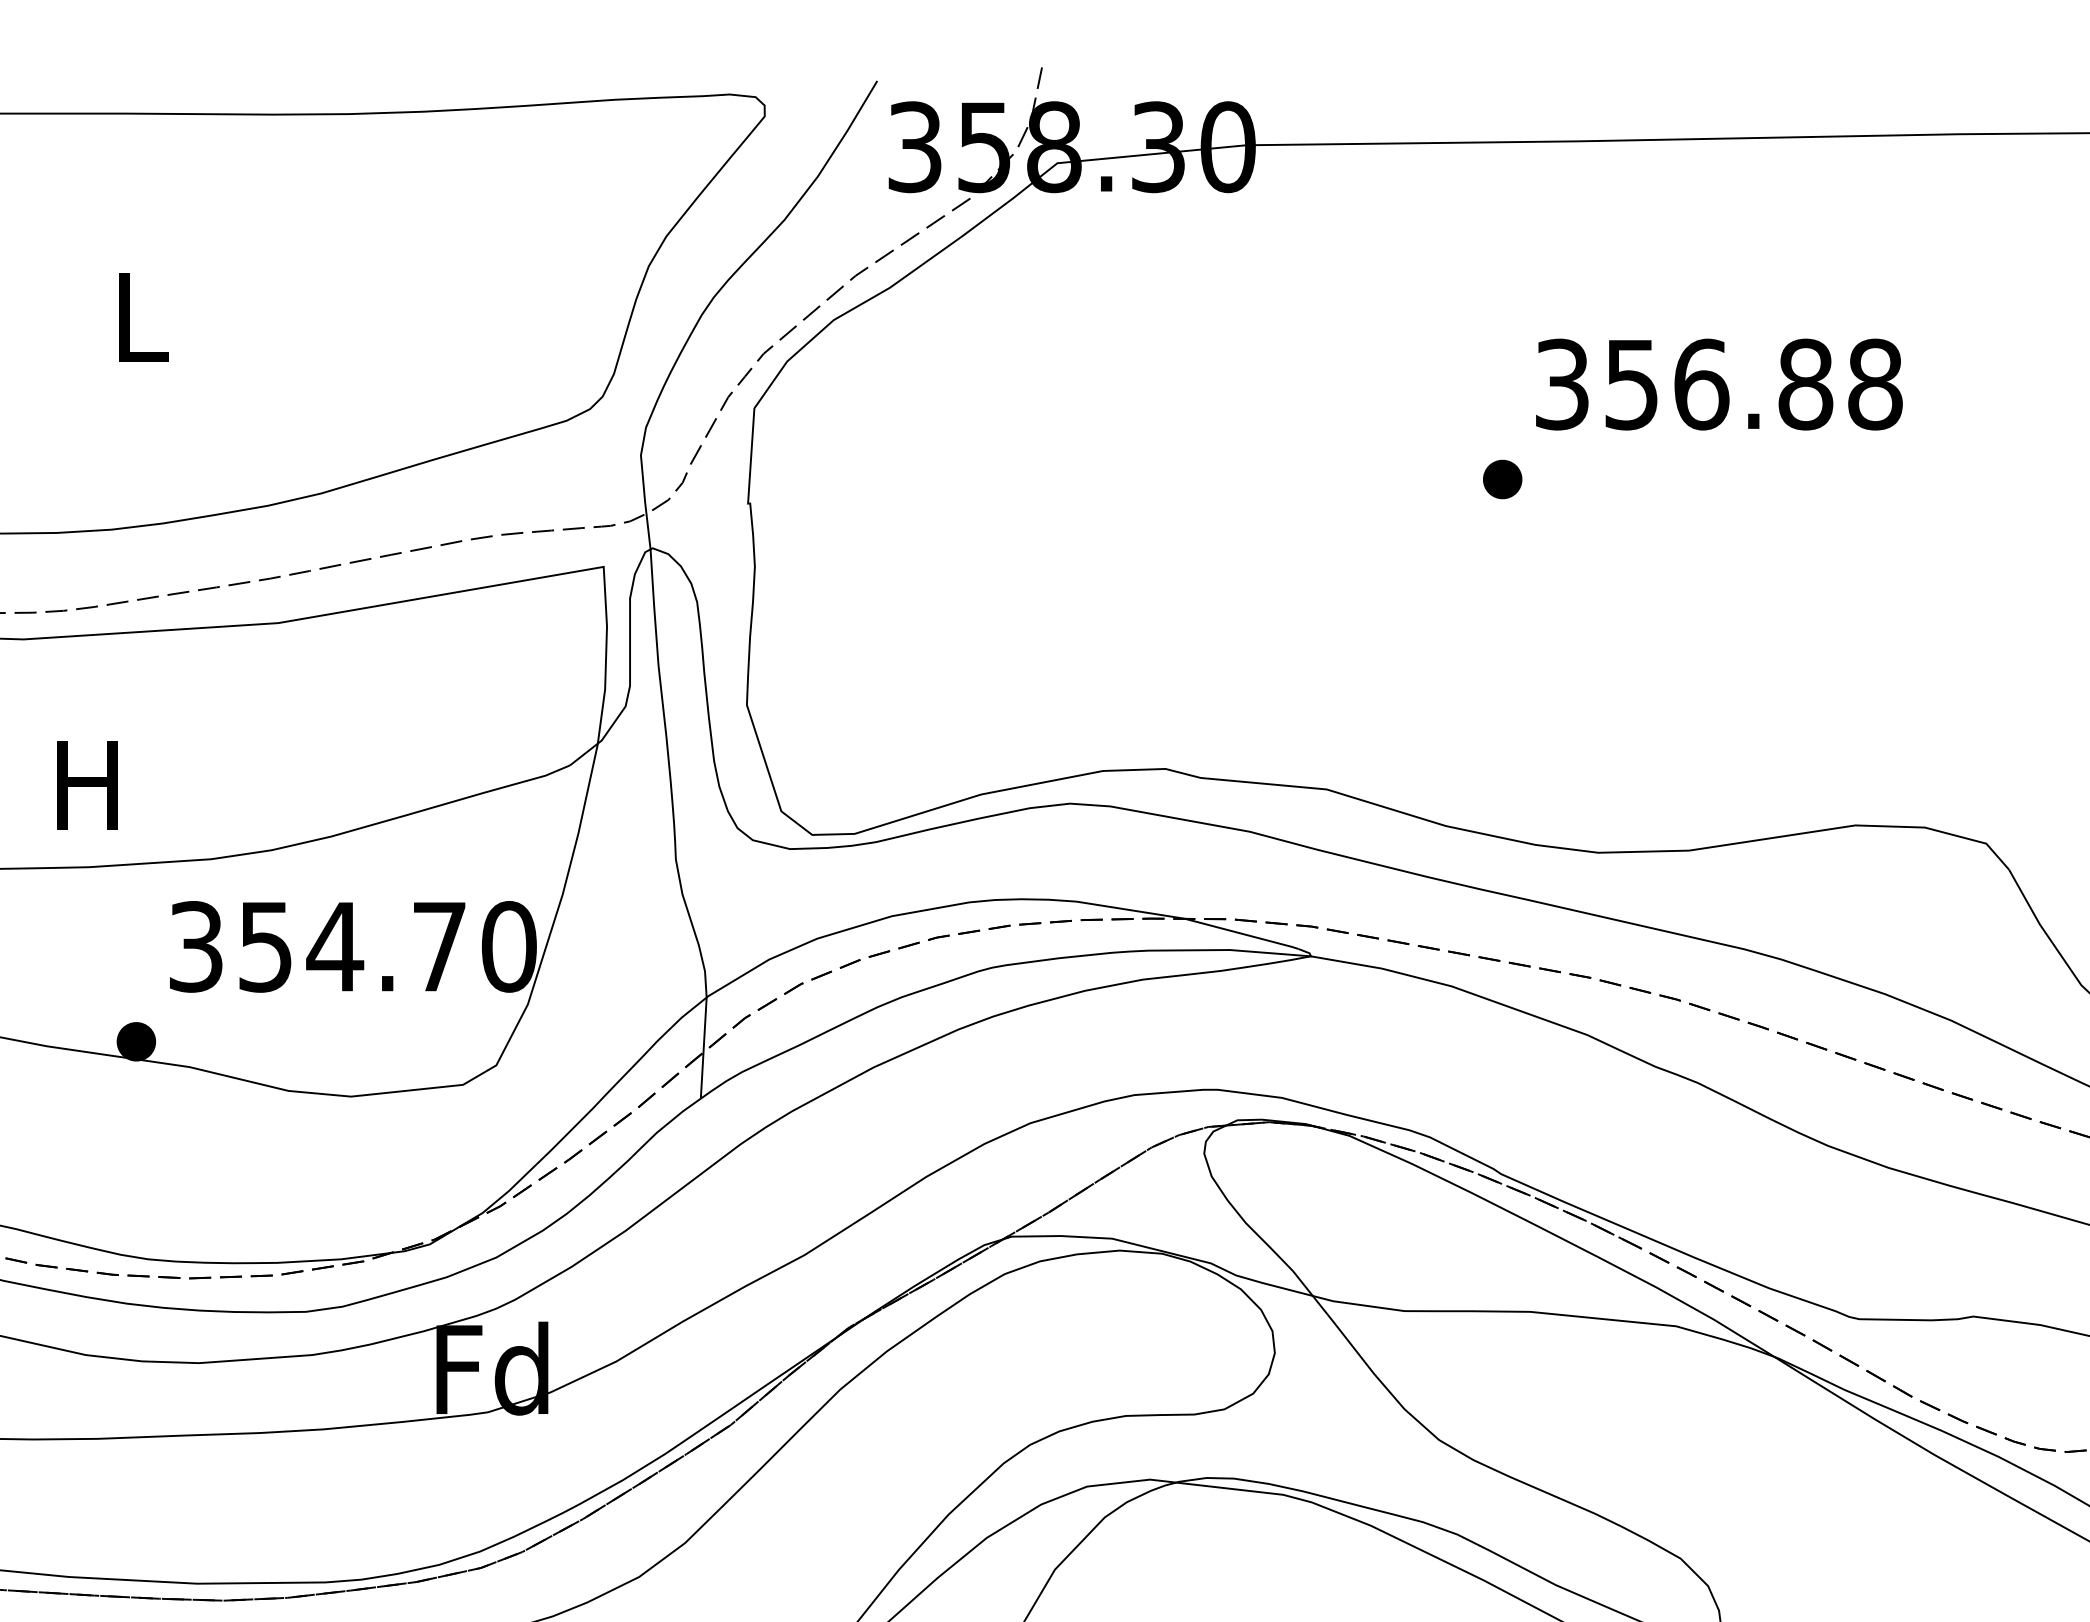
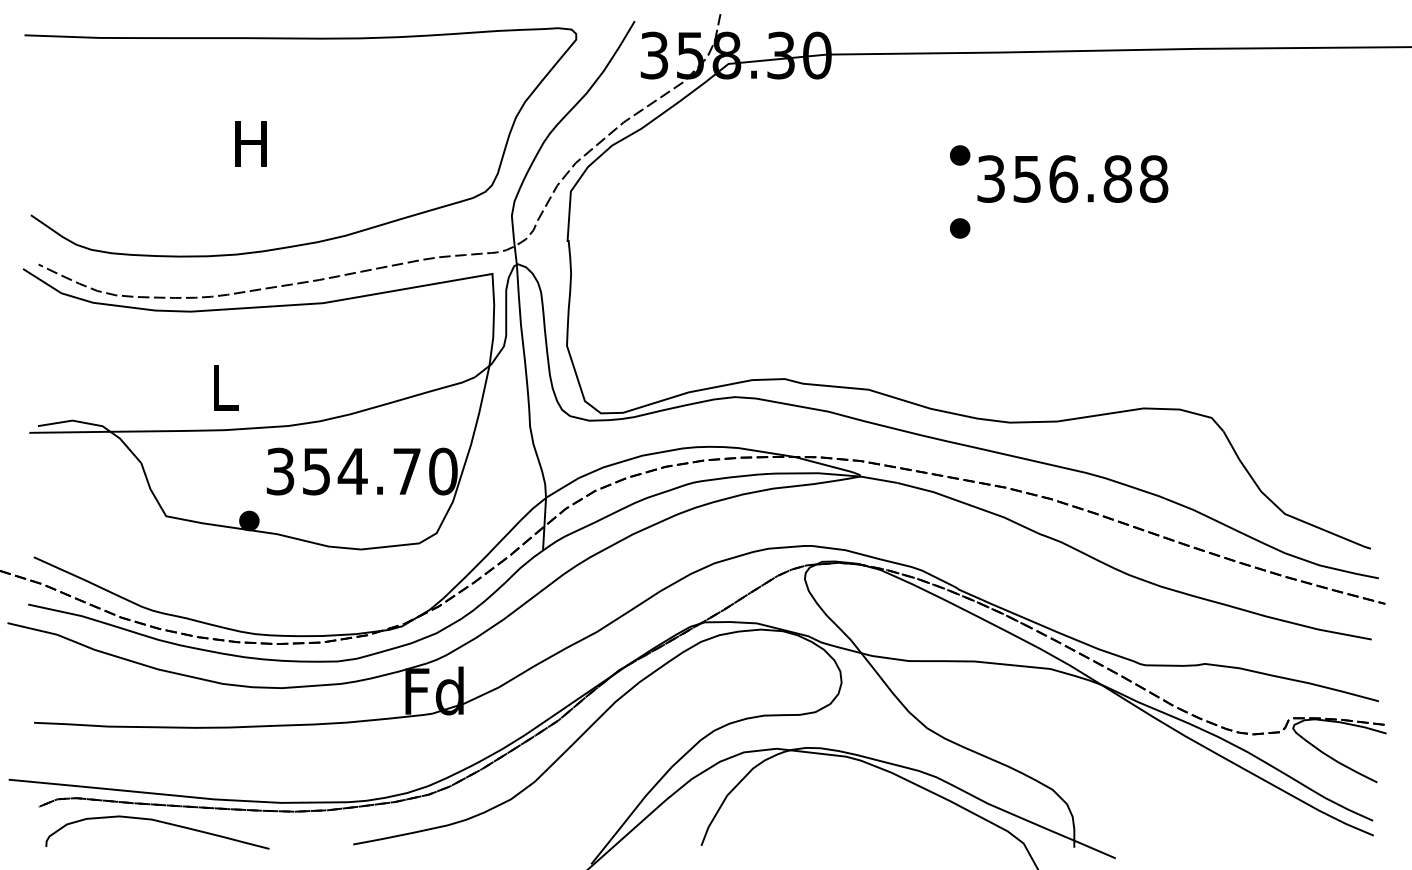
text: (138, 316) -> (250, 143), L -> H
part: (1503, 339) -> (960, 155), added
text: (86, 785) -> (223, 387), H -> L

